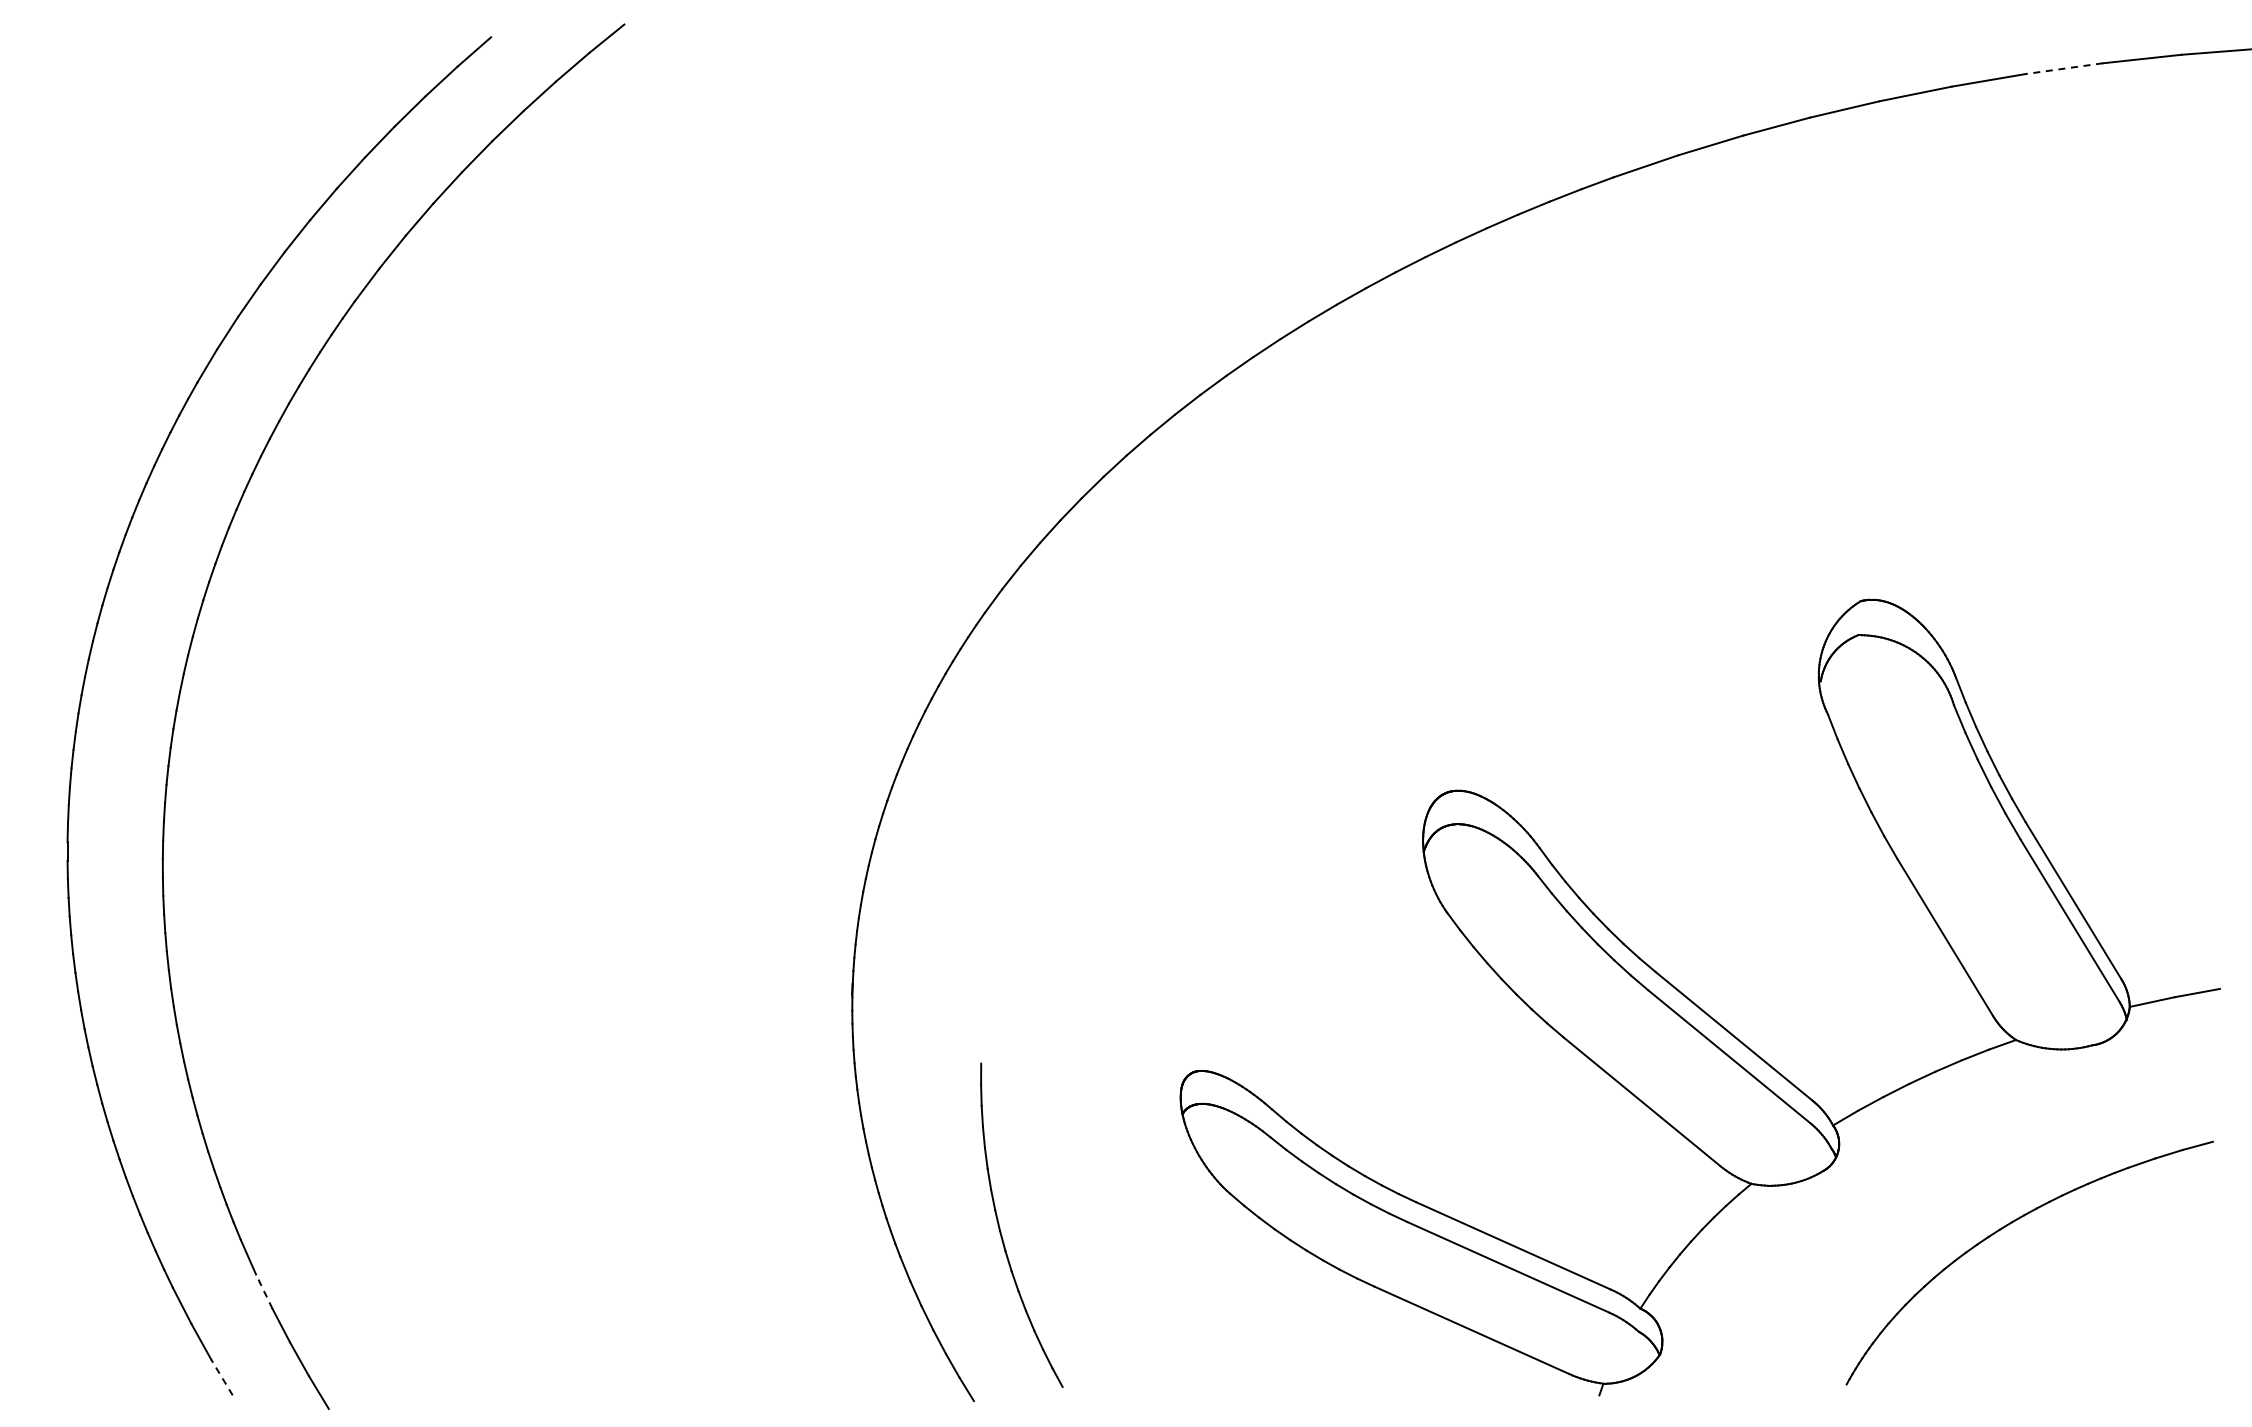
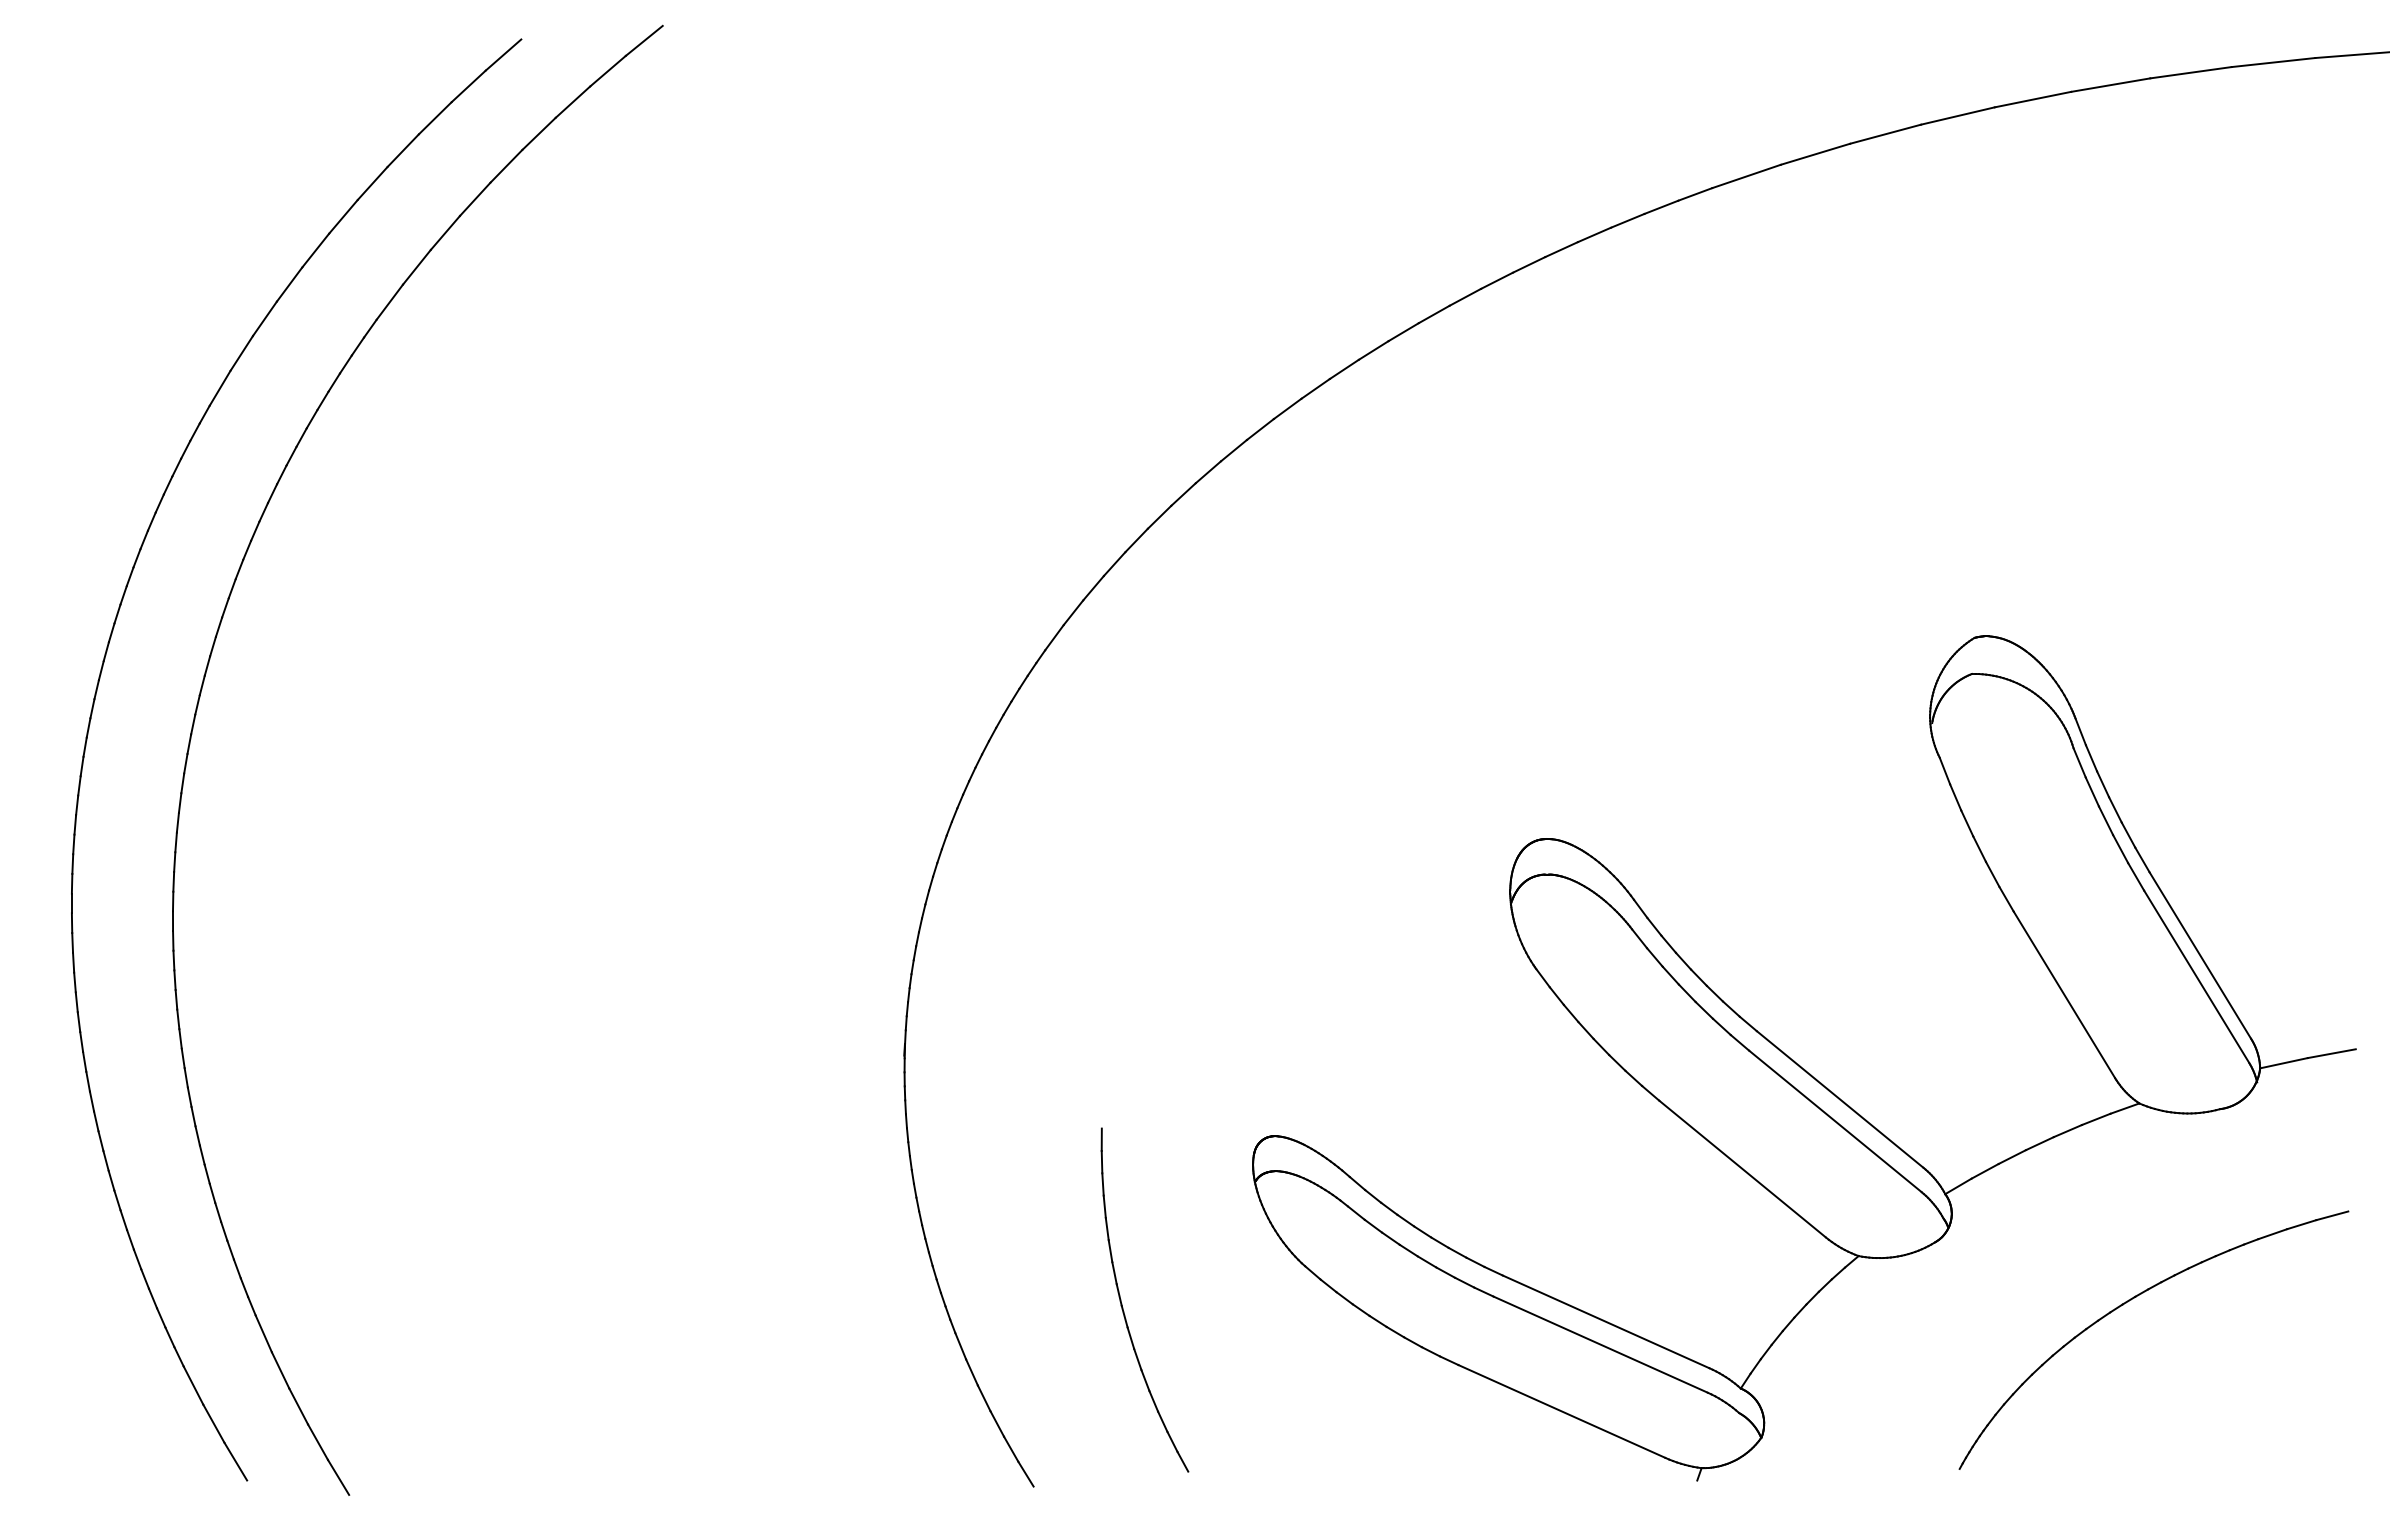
line: (2064, 68) -> (2190, 72), dashed -> solid
part: (1001, 1231) -> (1123, 1306), moved
line: (264, 1291) -> (280, 1370), dashed -> solid
line: (222, 1377) -> (236, 1461), dashed -> solid

